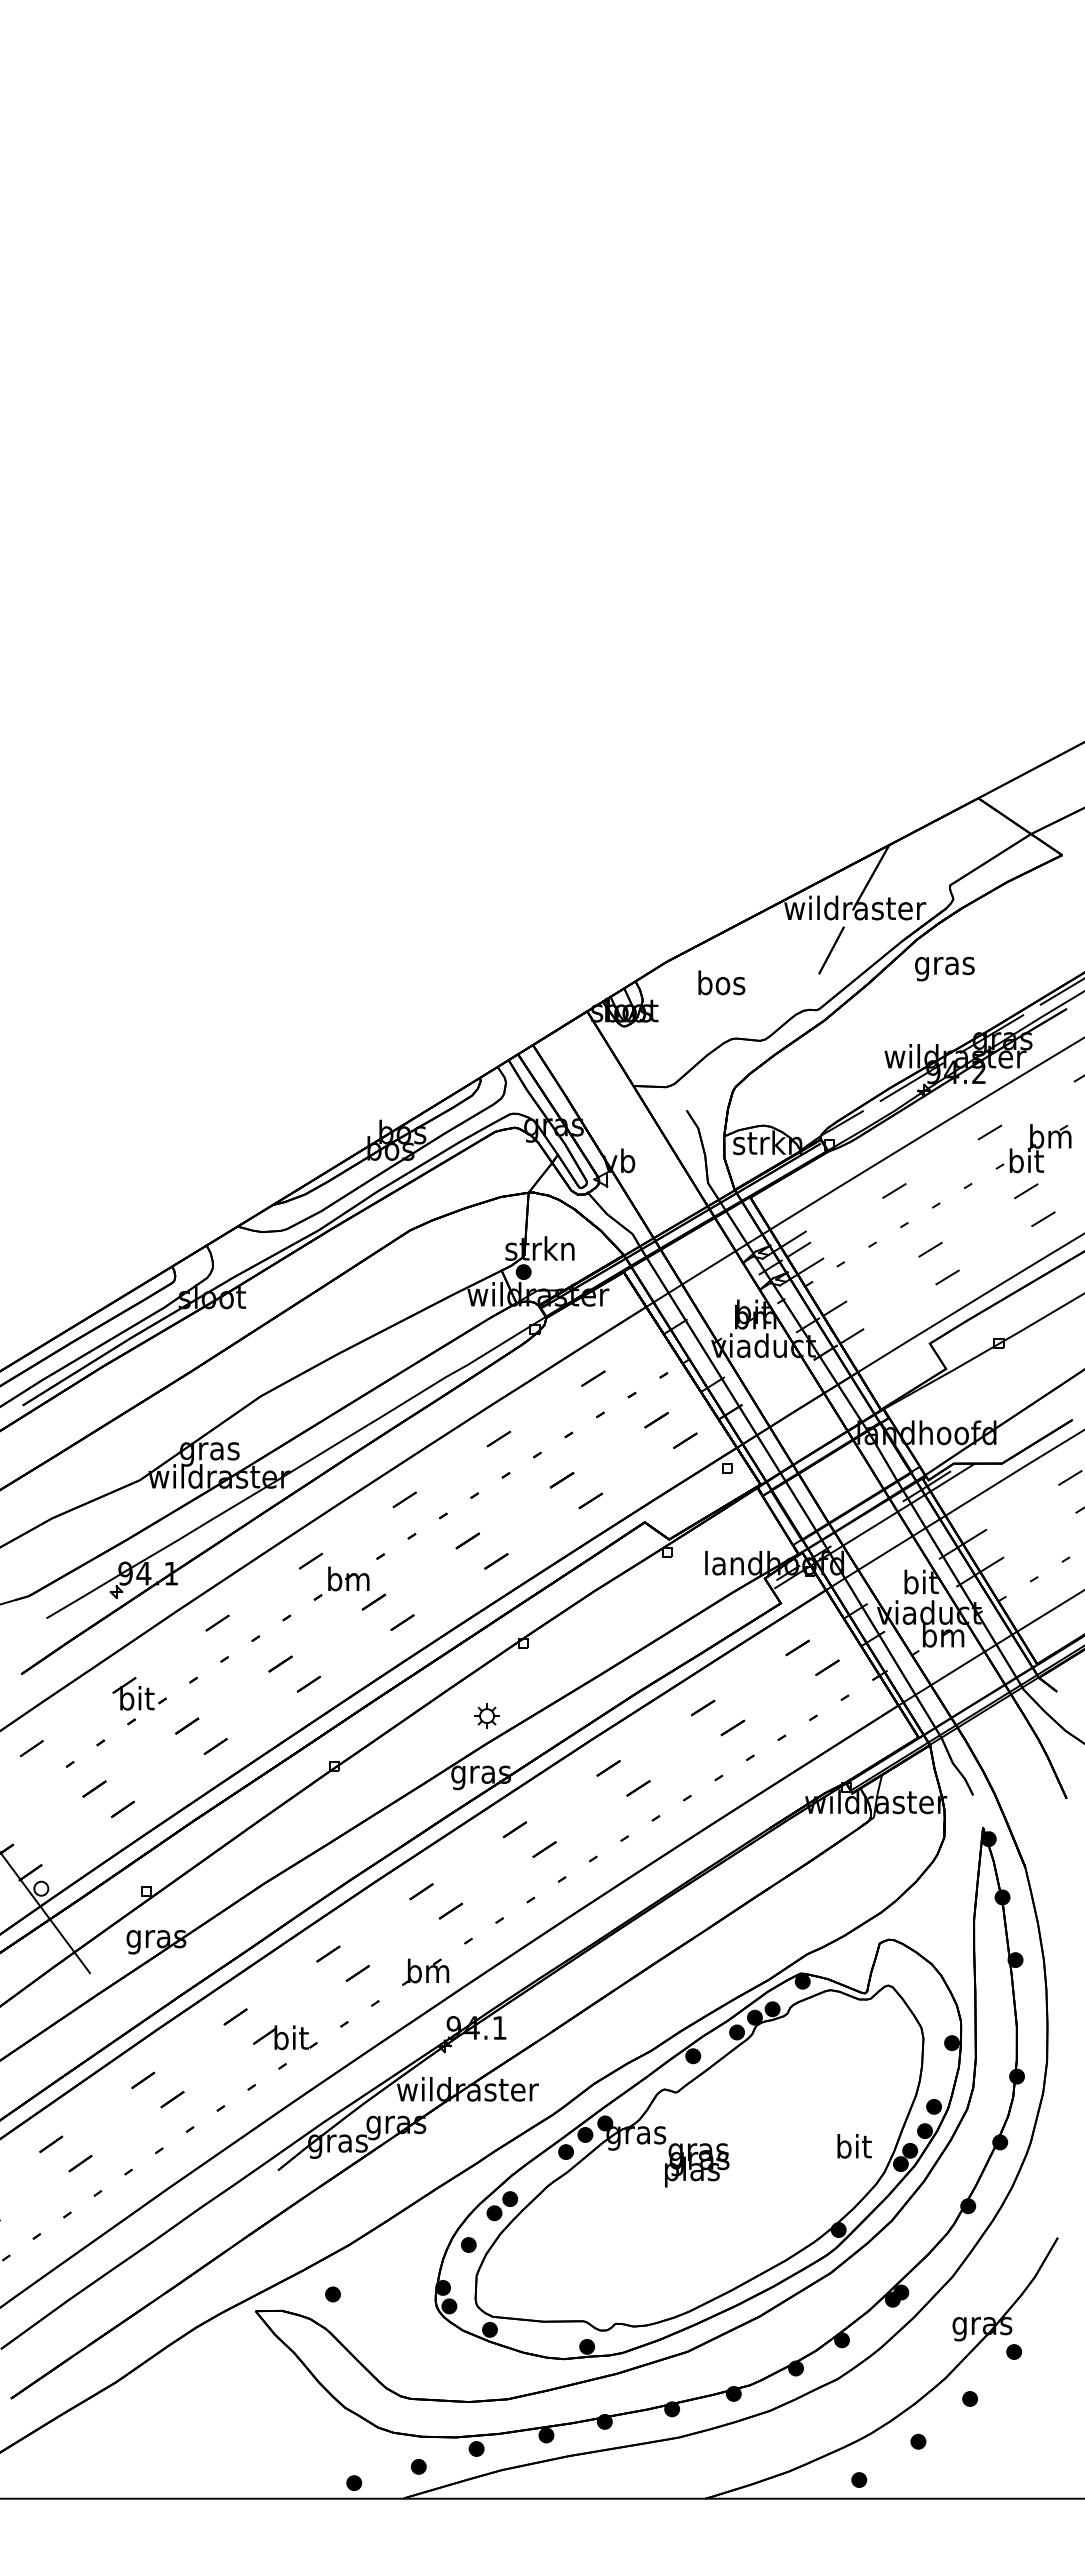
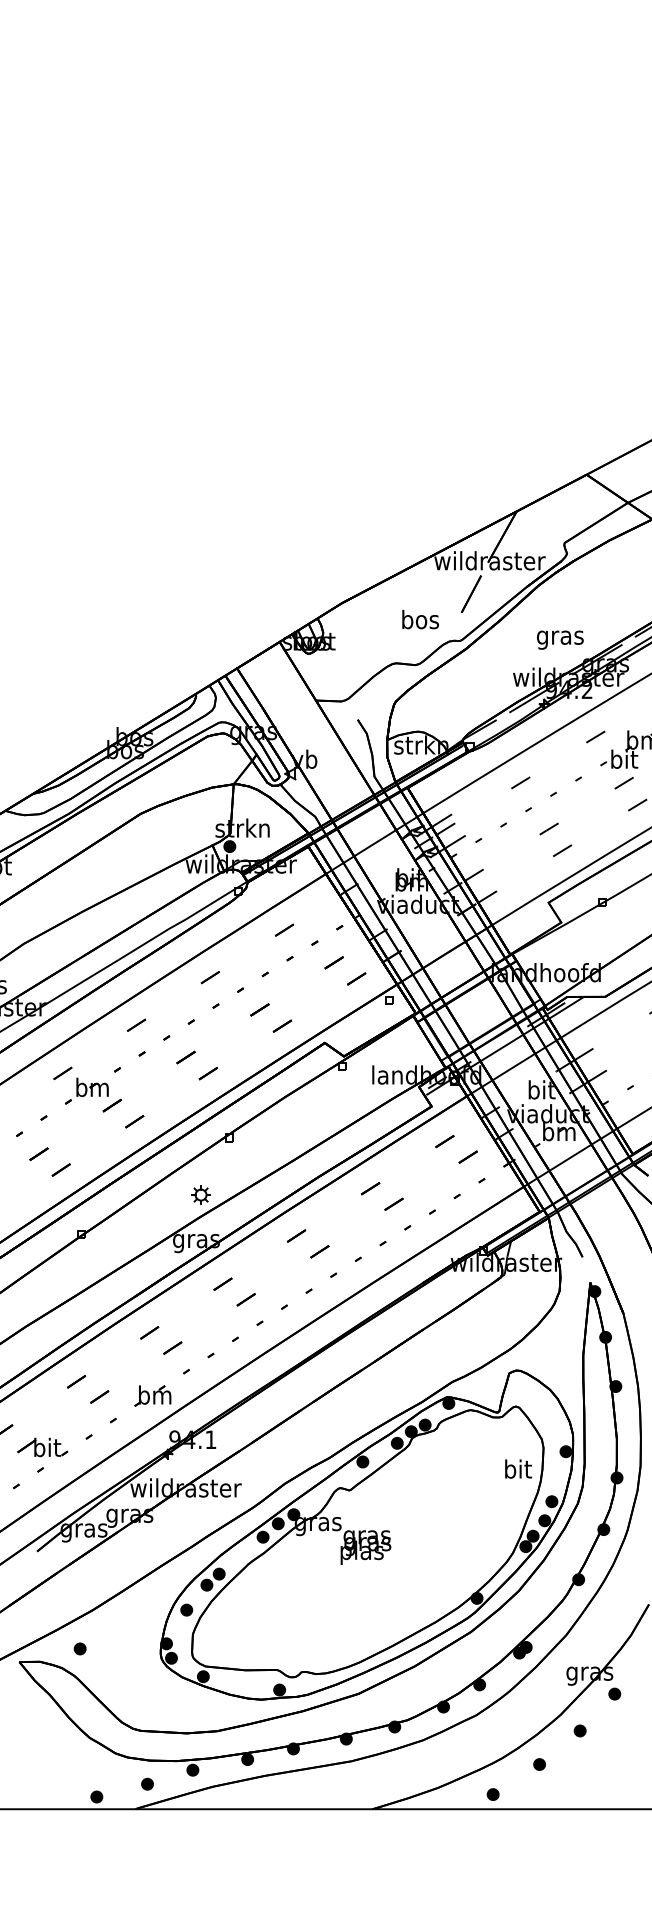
text: (944, 968) -> (560, 639), moved
text: (721, 982) -> (420, 619), moved
text: (854, 2146) -> (518, 1469), moved

